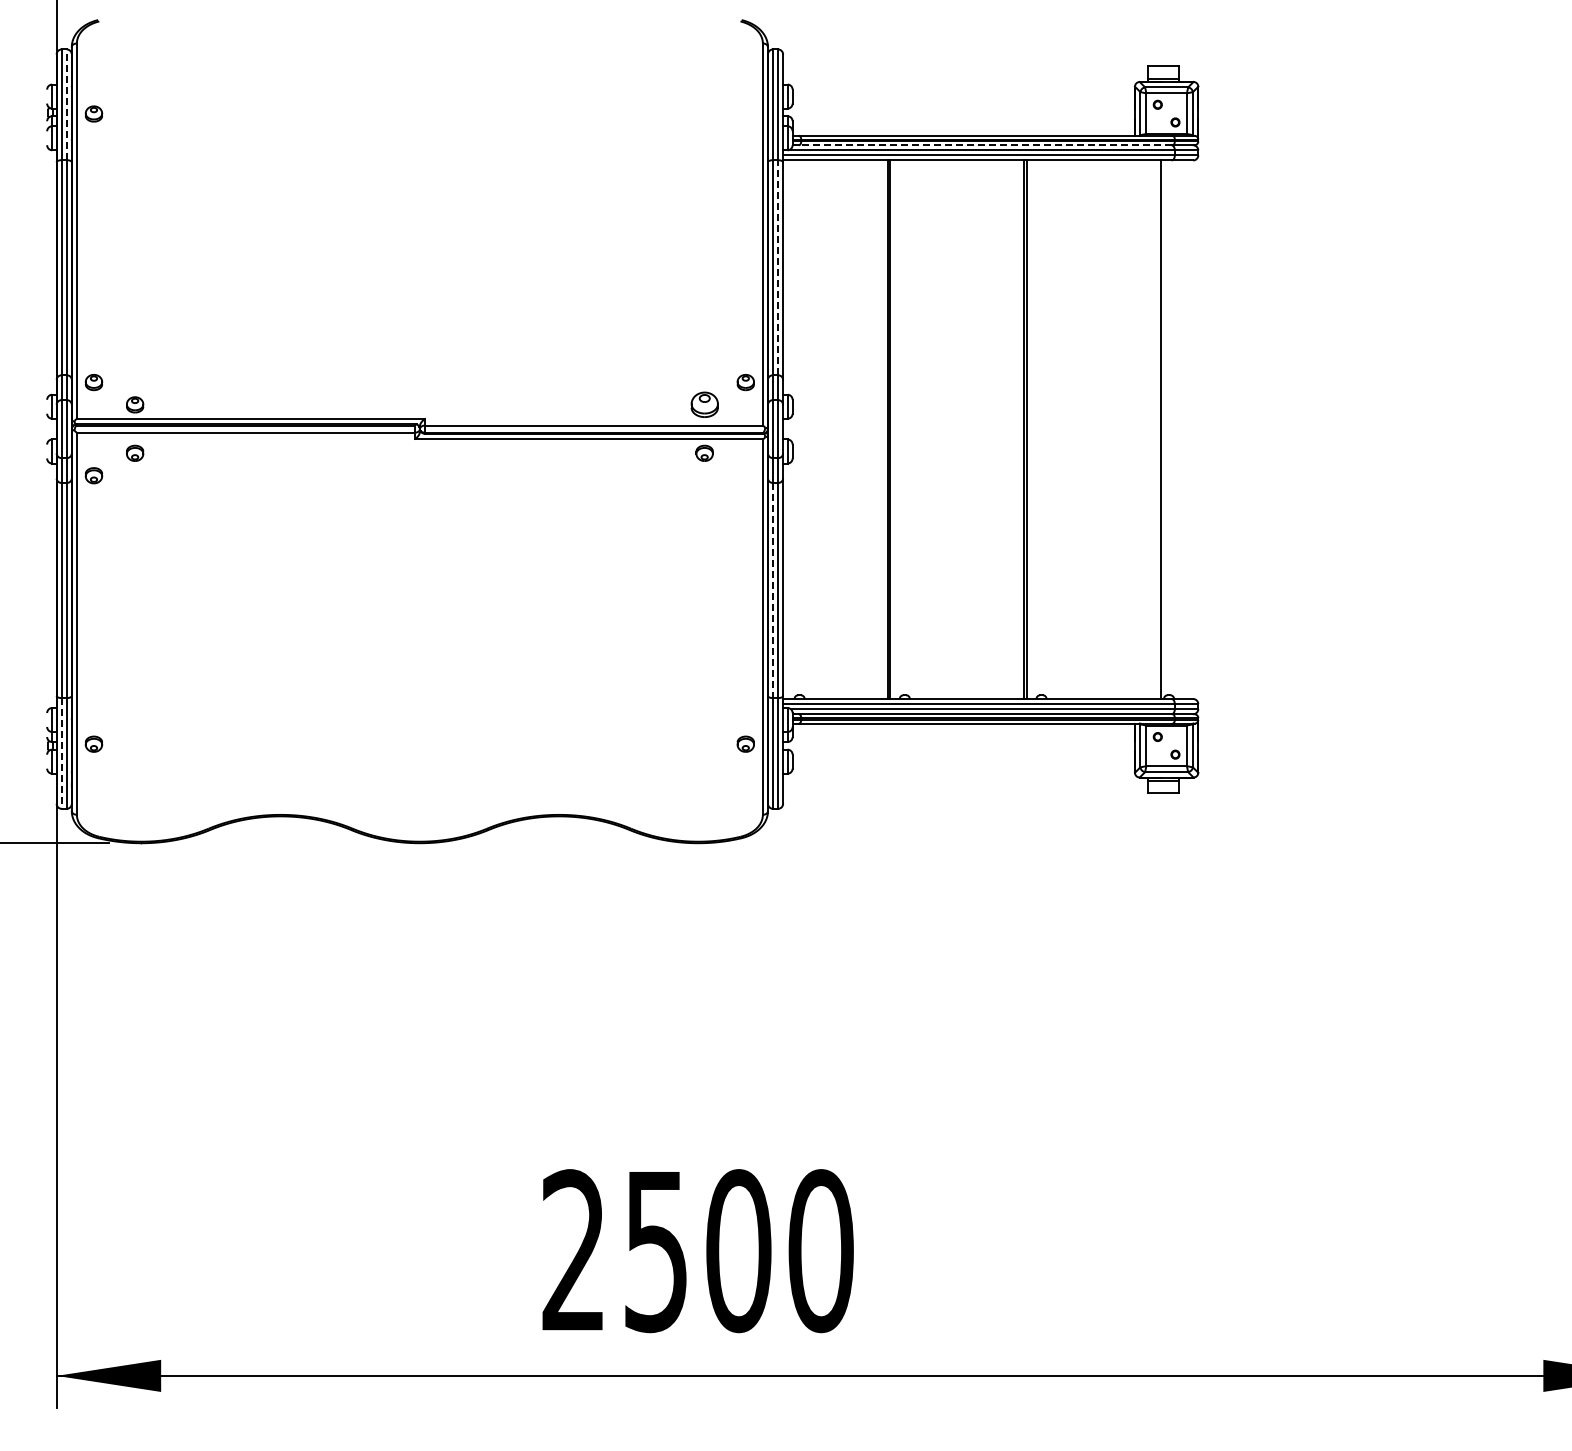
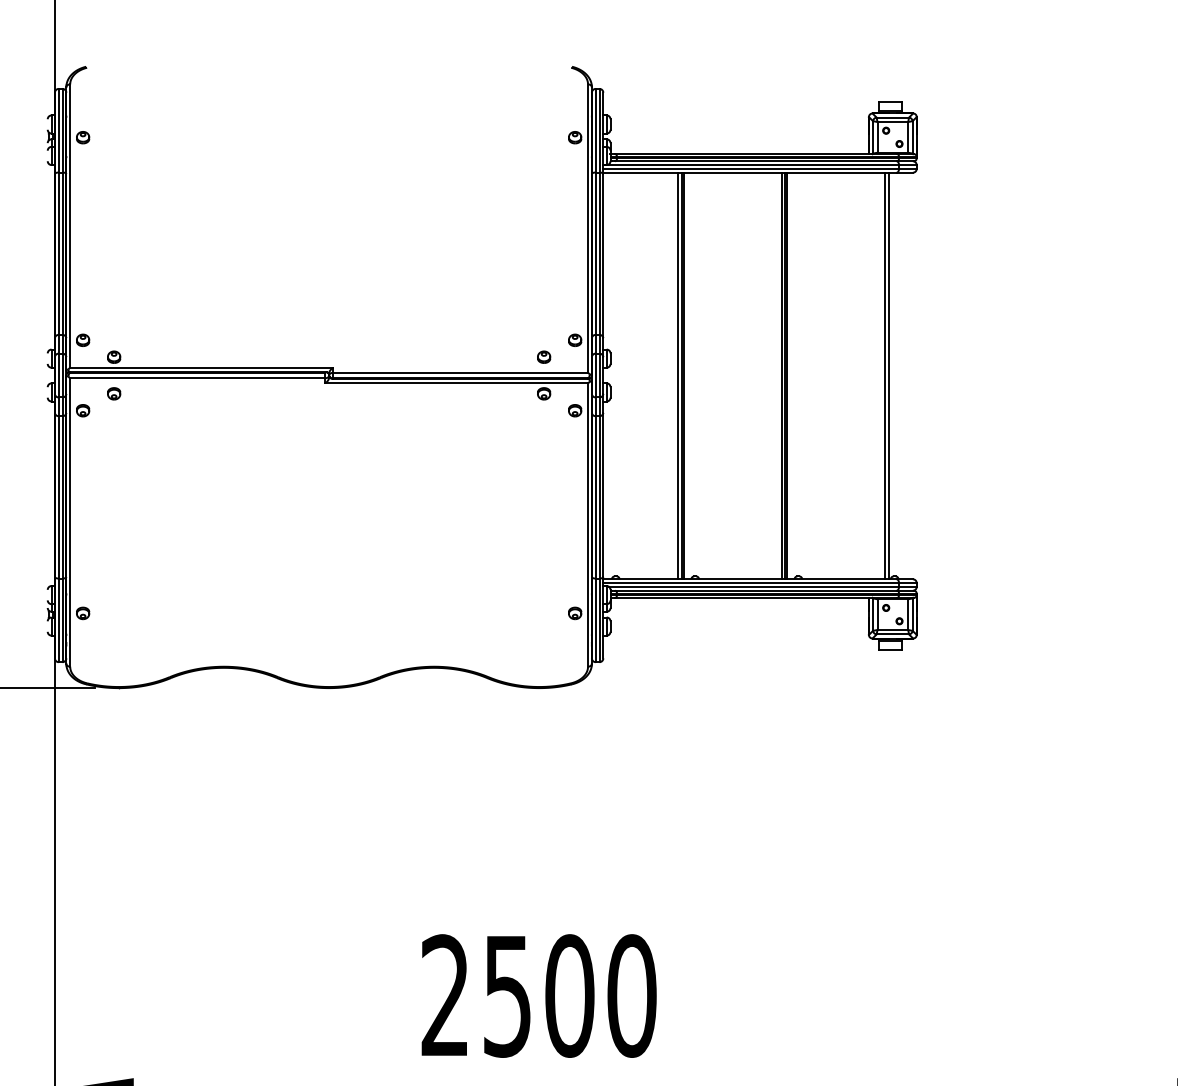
line: (66, 104) -> (62, 130), dashed -> solid
part: (745, 113) -> (574, 137), added
line: (985, 145) -> (756, 161), dashed -> solid
line: (778, 267) -> (599, 253), dashed -> solid
part: (704, 404) -> (543, 356), size x0.62
line: (882, 429) -> (678, 375), added
line: (1019, 429) -> (781, 375), added
line: (1155, 429) -> (884, 375), added
part: (745, 475) -> (574, 410), added
line: (773, 590) -> (596, 497), dashed -> solid
line: (61, 753) -> (58, 620), dashed -> solid

